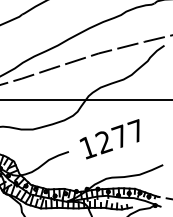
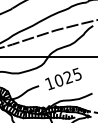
text: (119, 136) -> (67, 77), 1277 -> 1025

